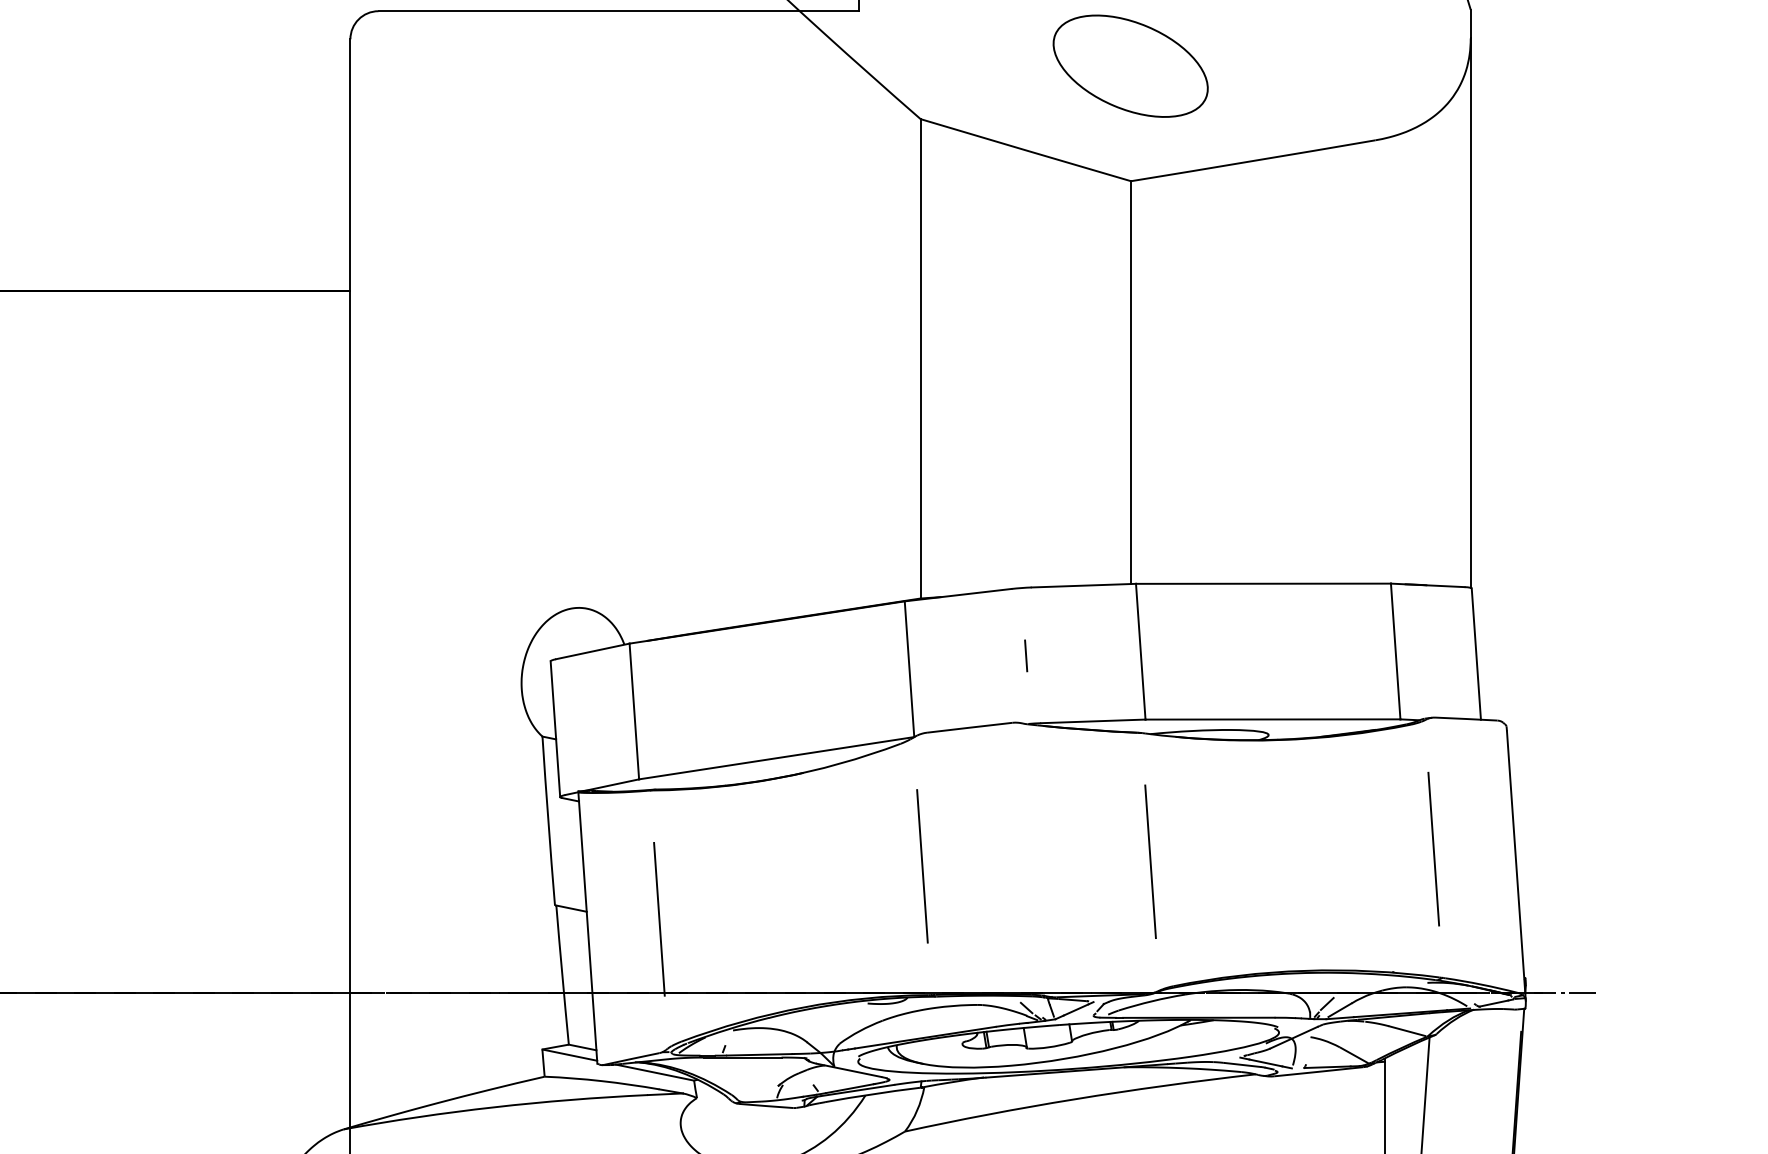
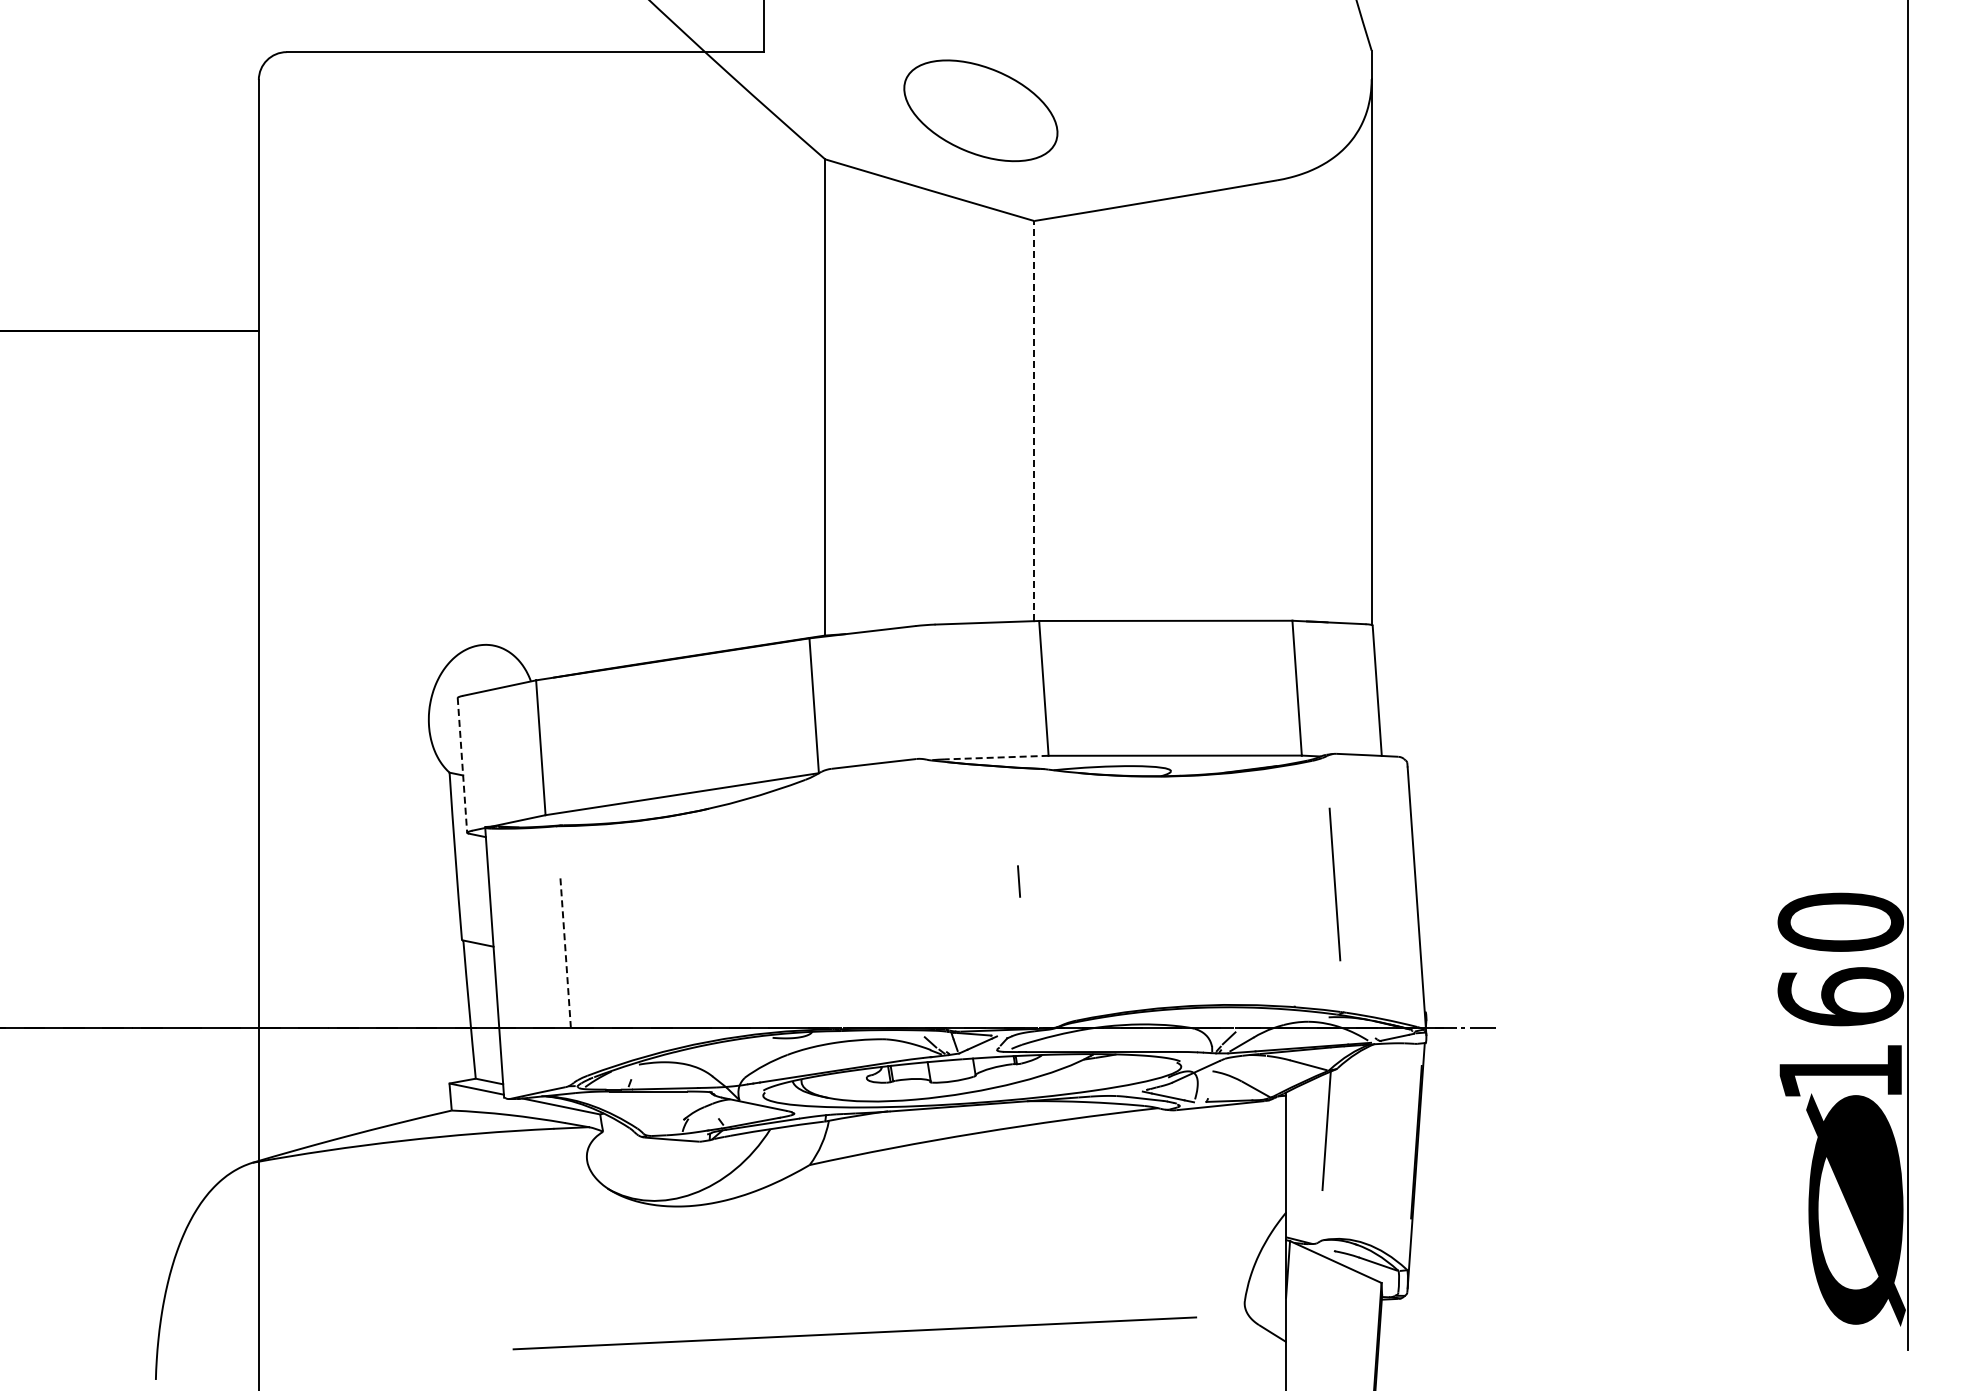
part: (1130, 65) -> (980, 110), moved
line: (1131, 382) -> (1034, 420), solid -> dashed
line: (1025, 655) -> (1018, 881), moved
line: (1093, 721) -> (996, 757), solid -> dashed
line: (555, 729) -> (462, 765), solid -> dashed
line: (1150, 861) -> (1053, 896), removed
line: (921, 866) -> (826, 901), removed
line: (659, 919) -> (565, 954), solid -> dashed

